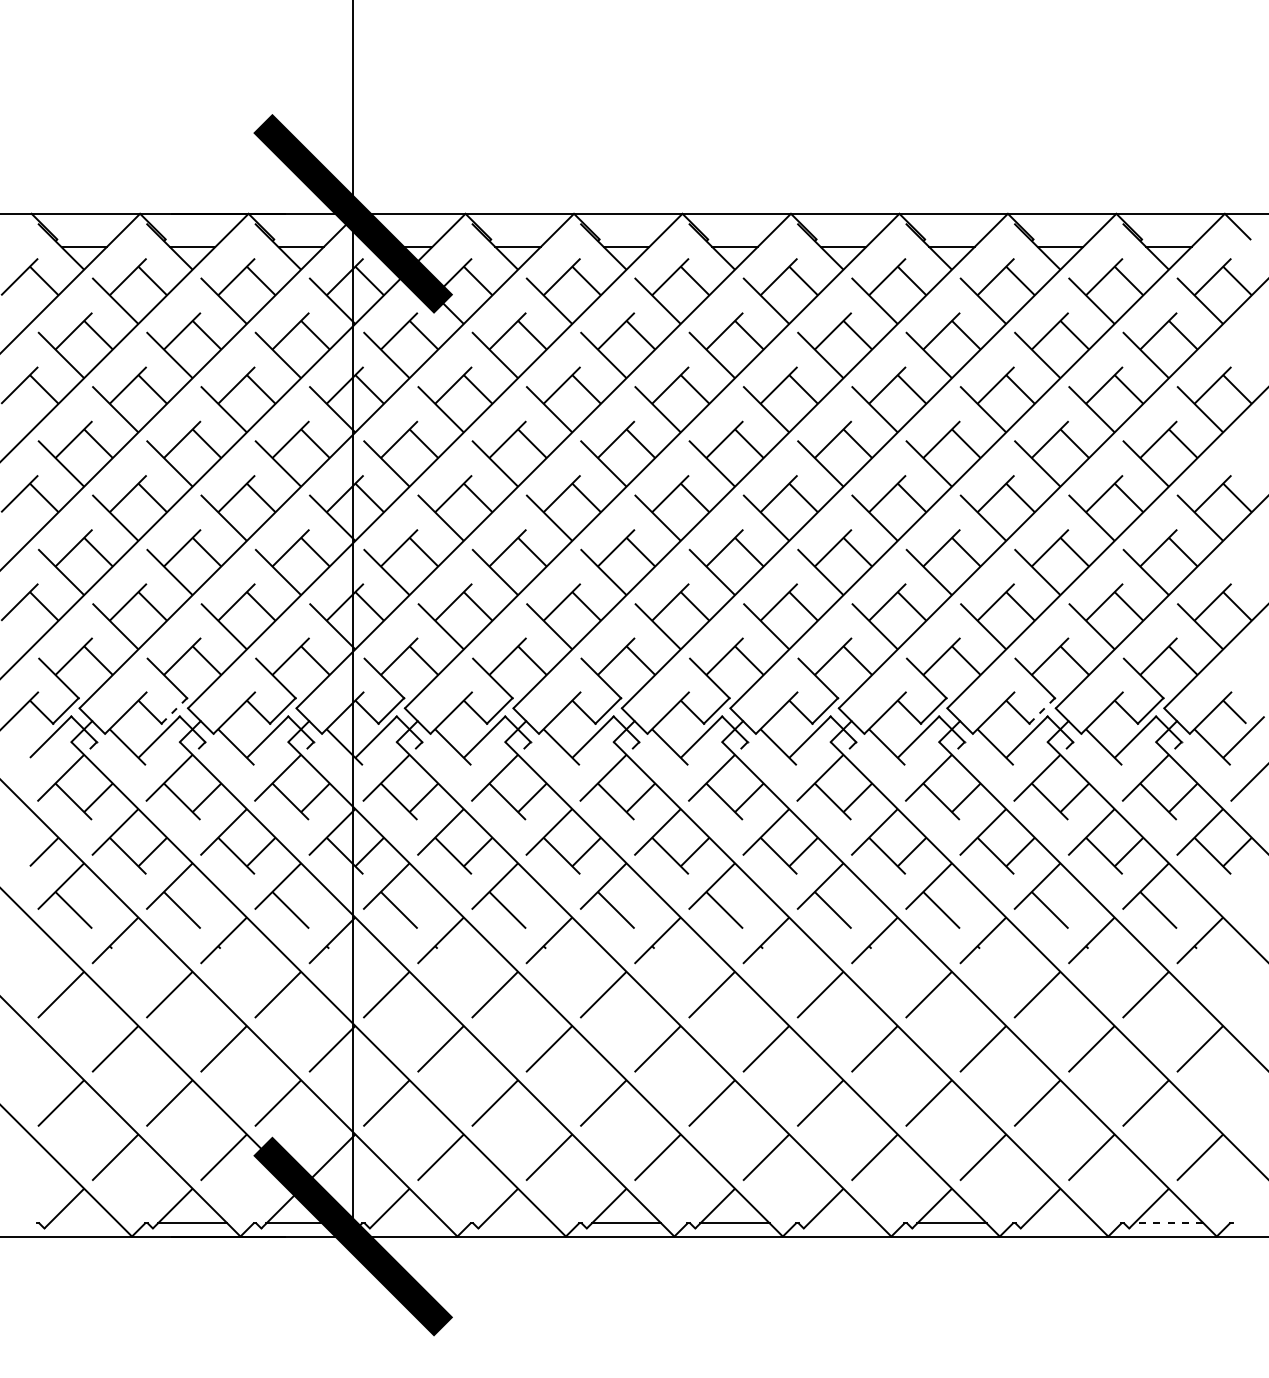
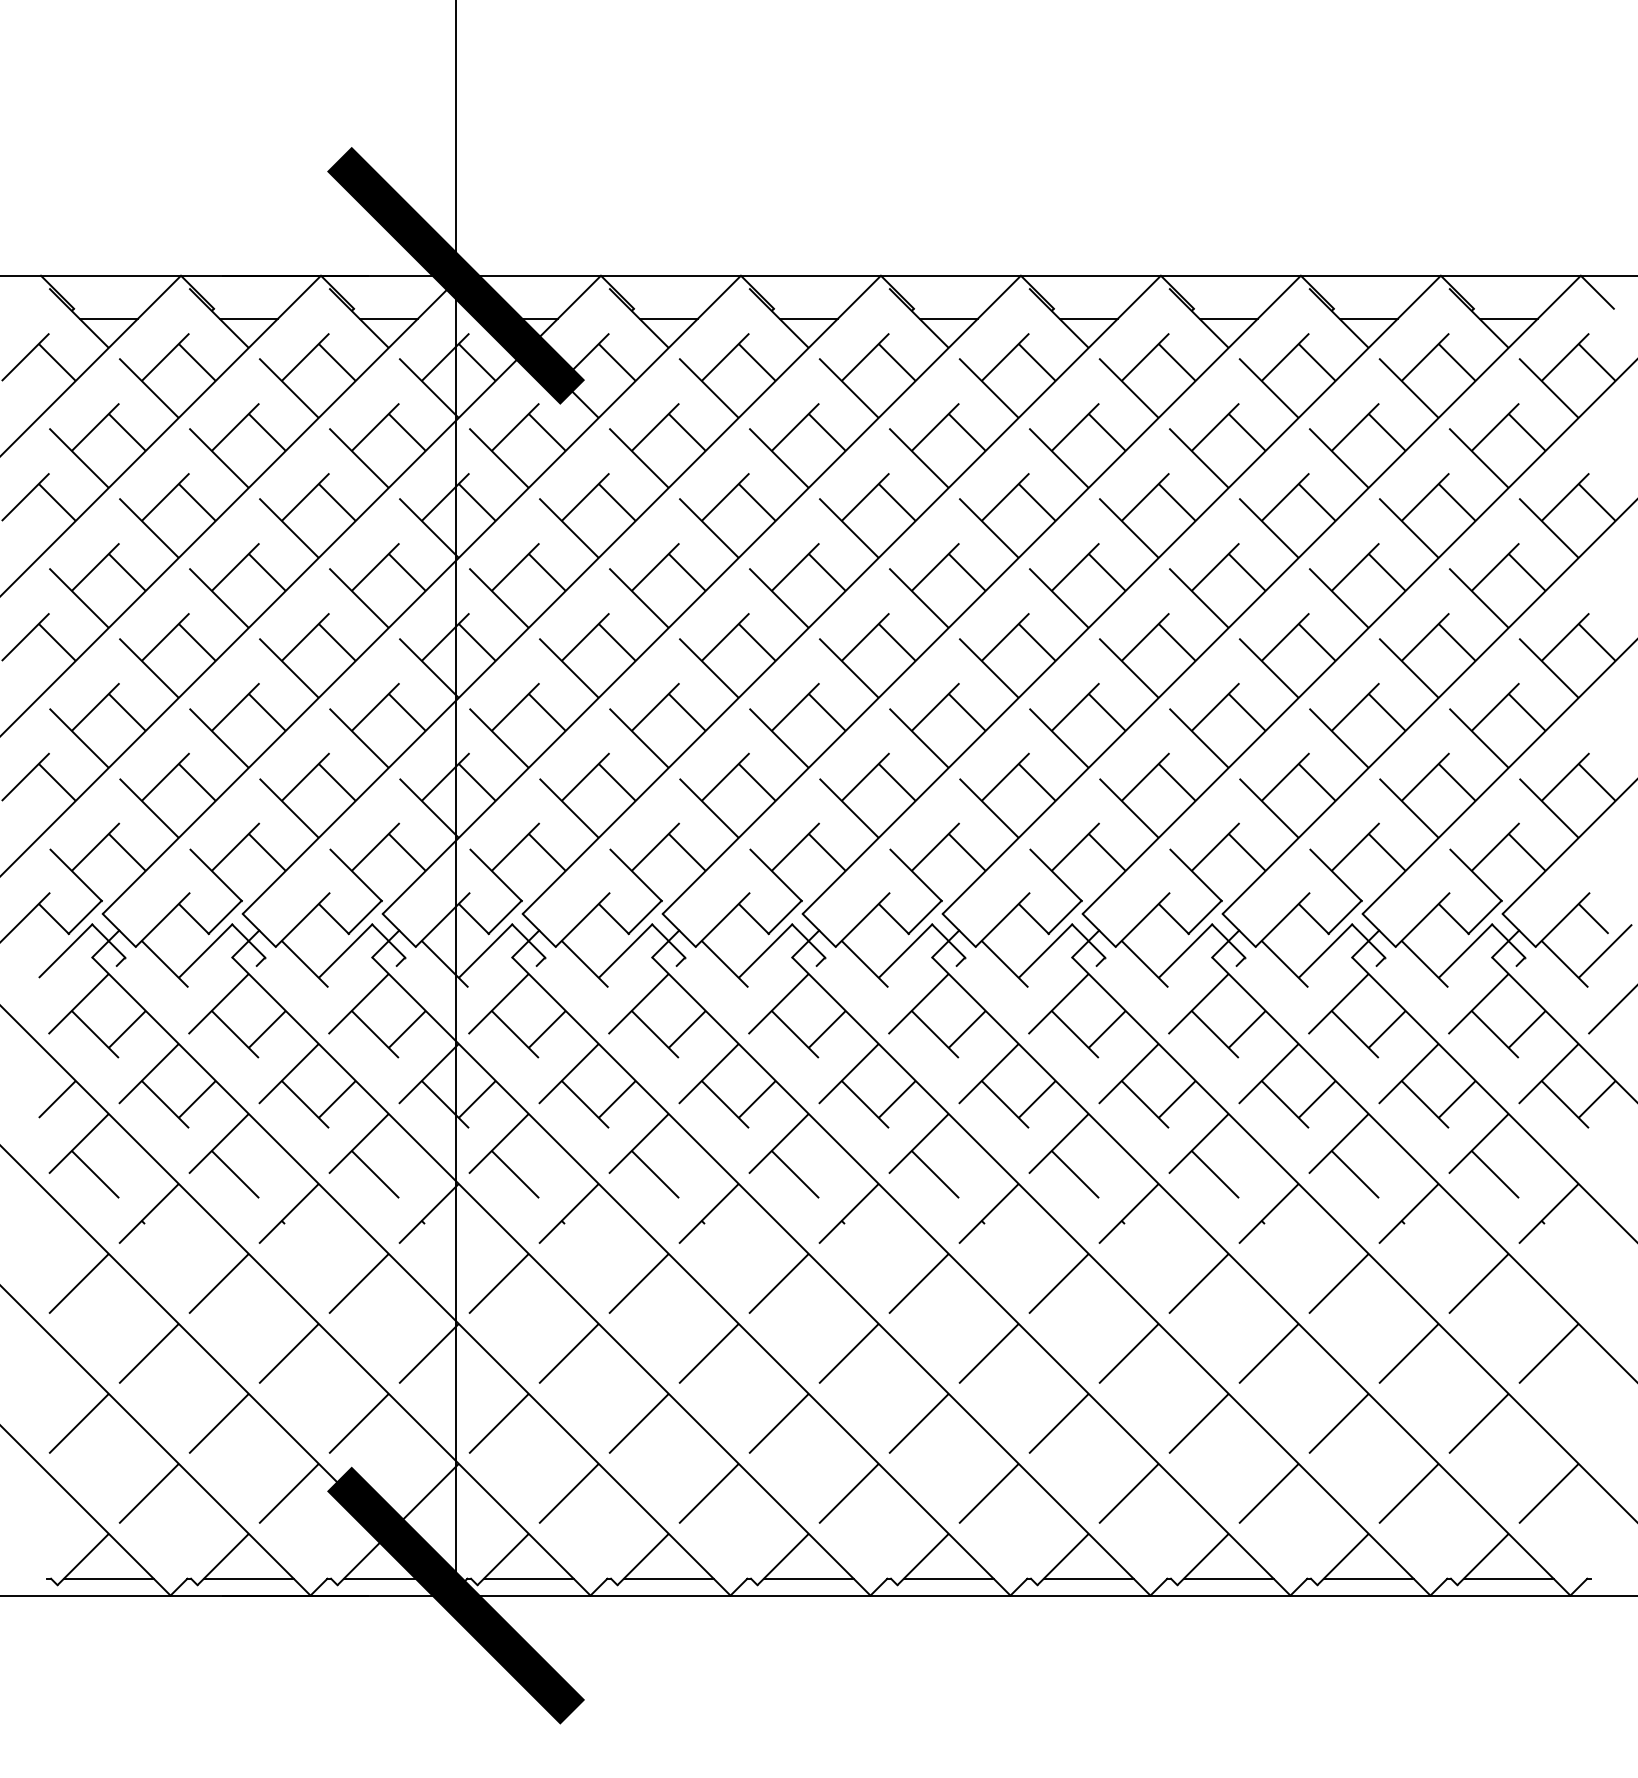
line: (173, 711) -> (224, 917), dashed -> solid
line: (1041, 711) -> (1344, 917), dashed -> solid
line: (83, 1223) -> (108, 1578), added
line: (409, 1223) -> (528, 1578), added
line: (517, 1223) -> (668, 1578), added
line: (843, 1223) -> (1088, 1578), added
line: (1060, 1223) -> (1368, 1578), added
line: (1168, 1223) -> (1508, 1578), dashed -> solid

